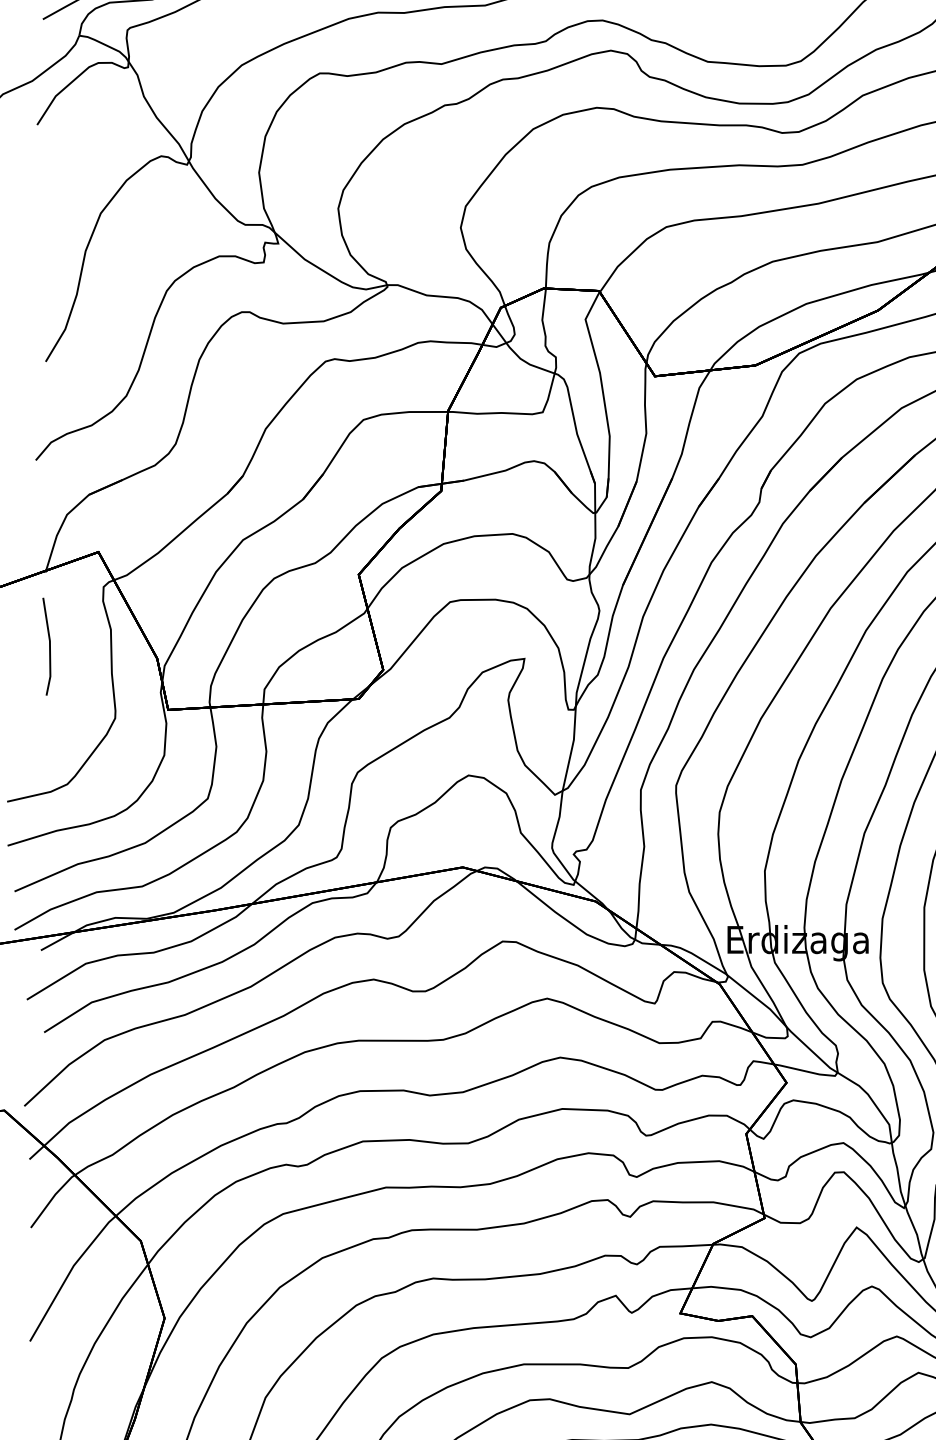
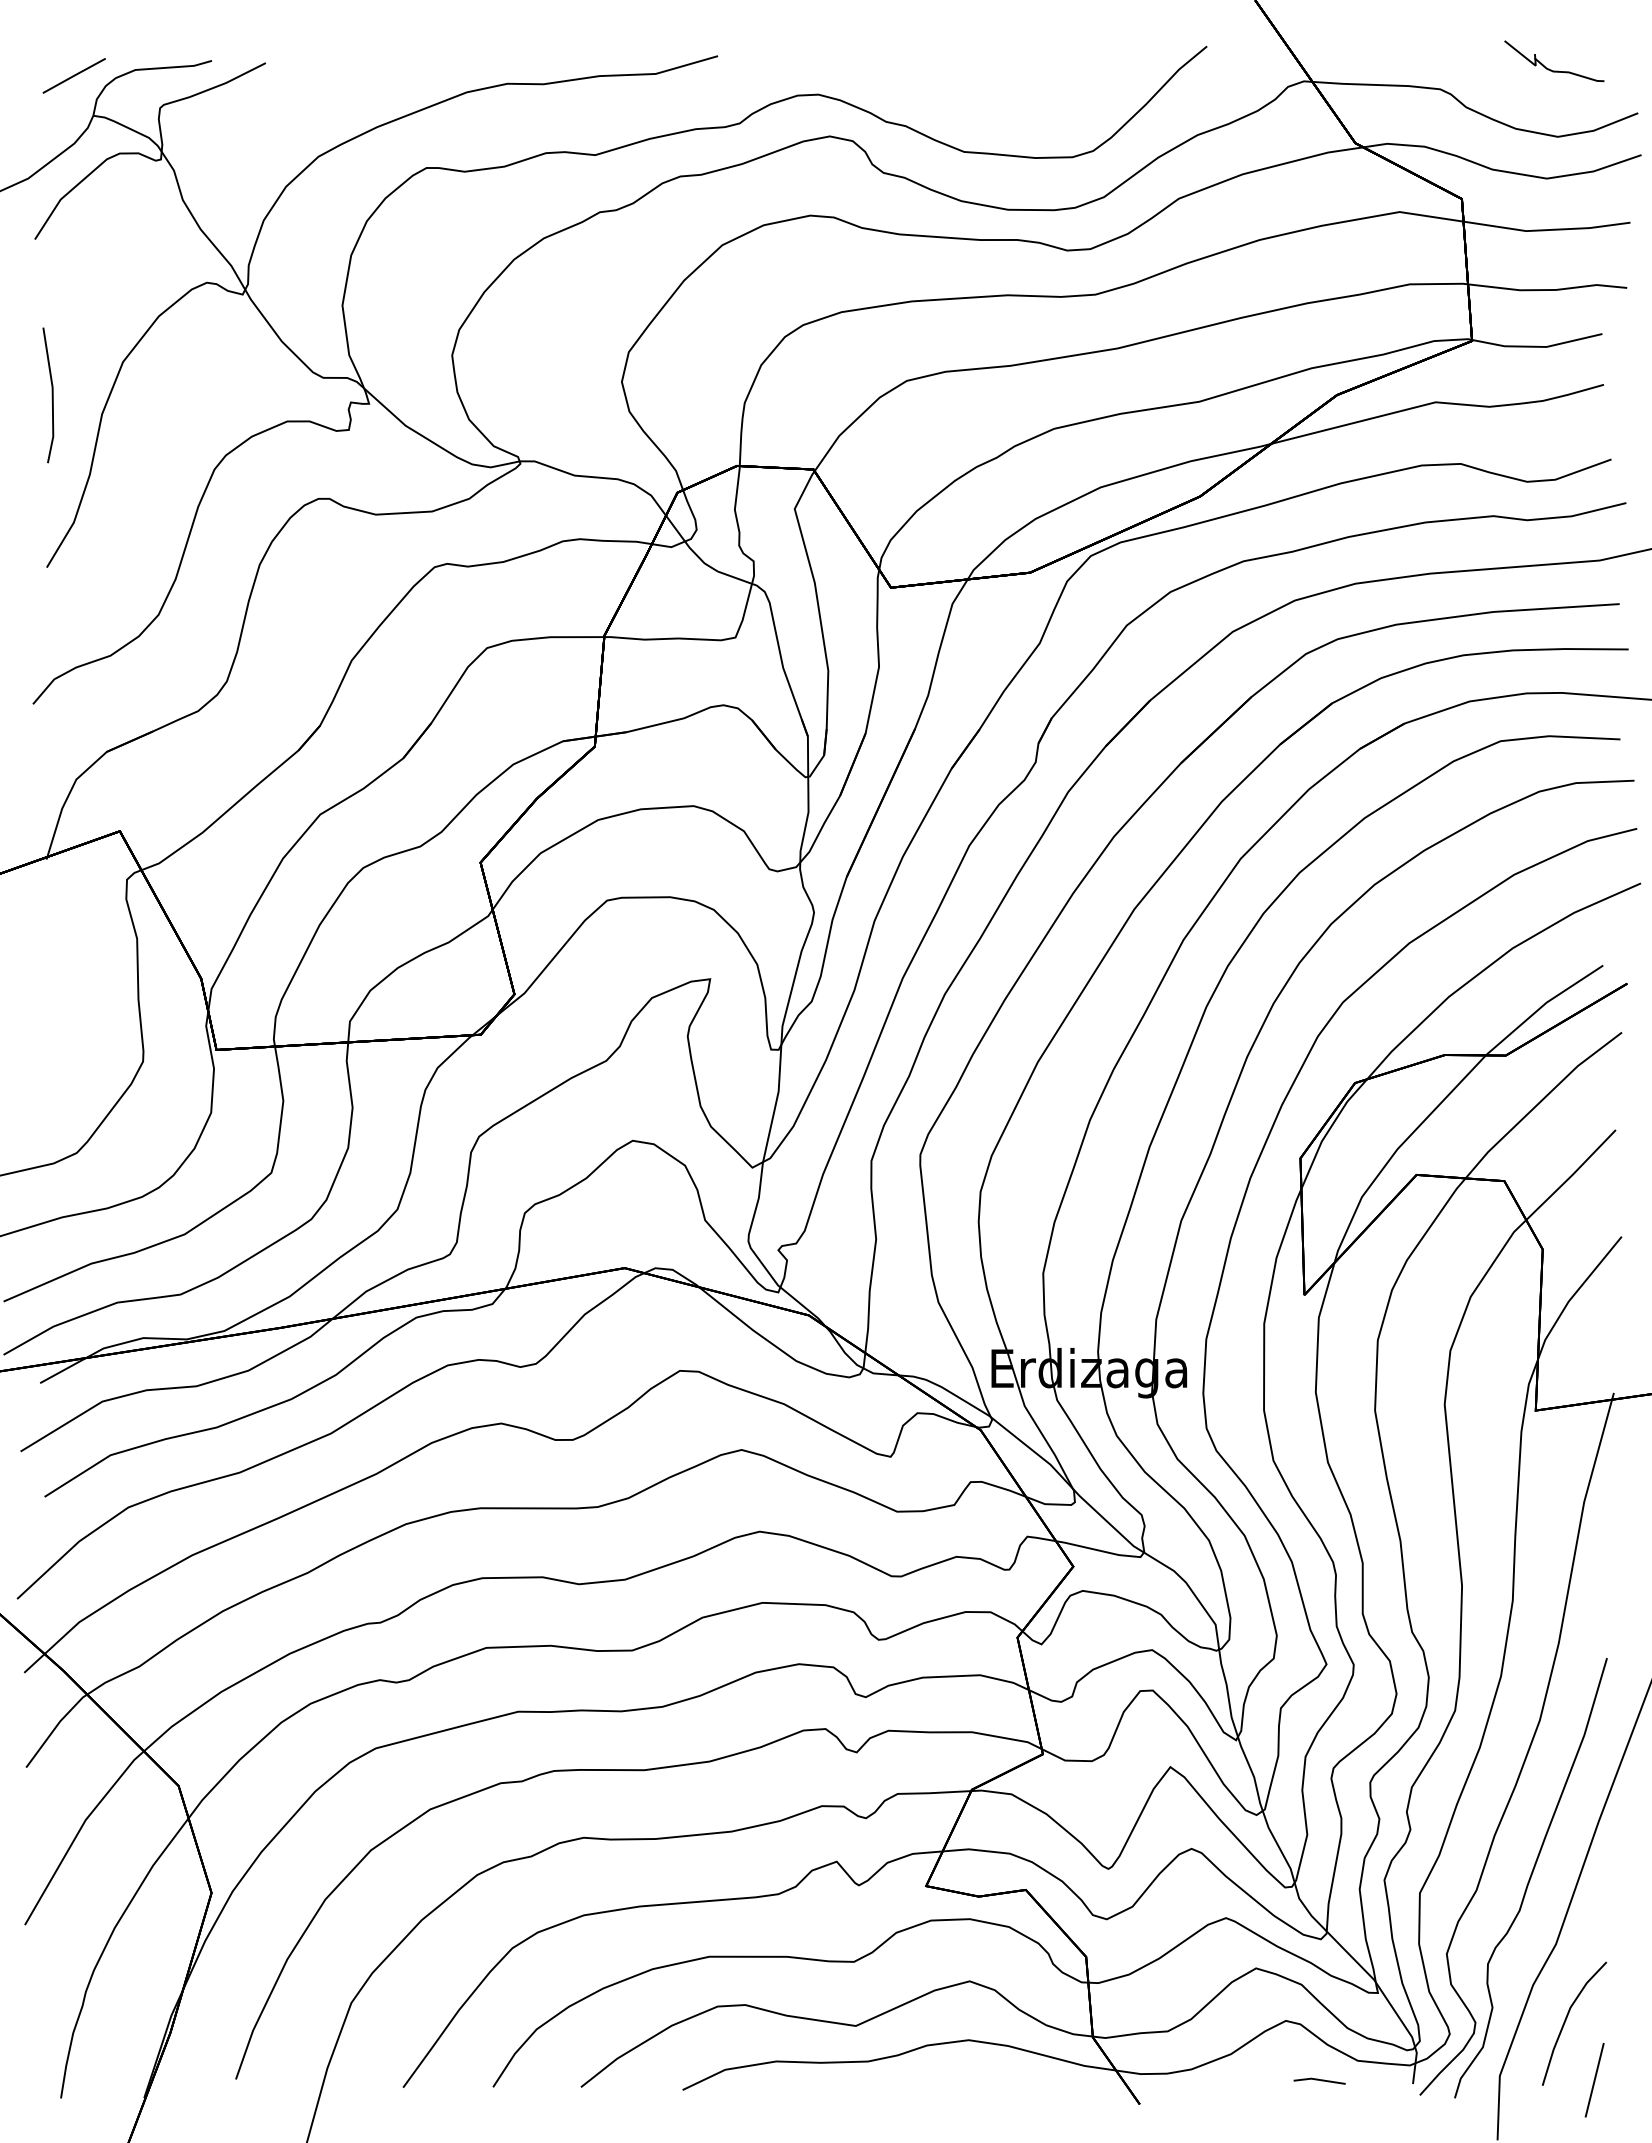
line: (49, 646) -> (51, 395), moved

